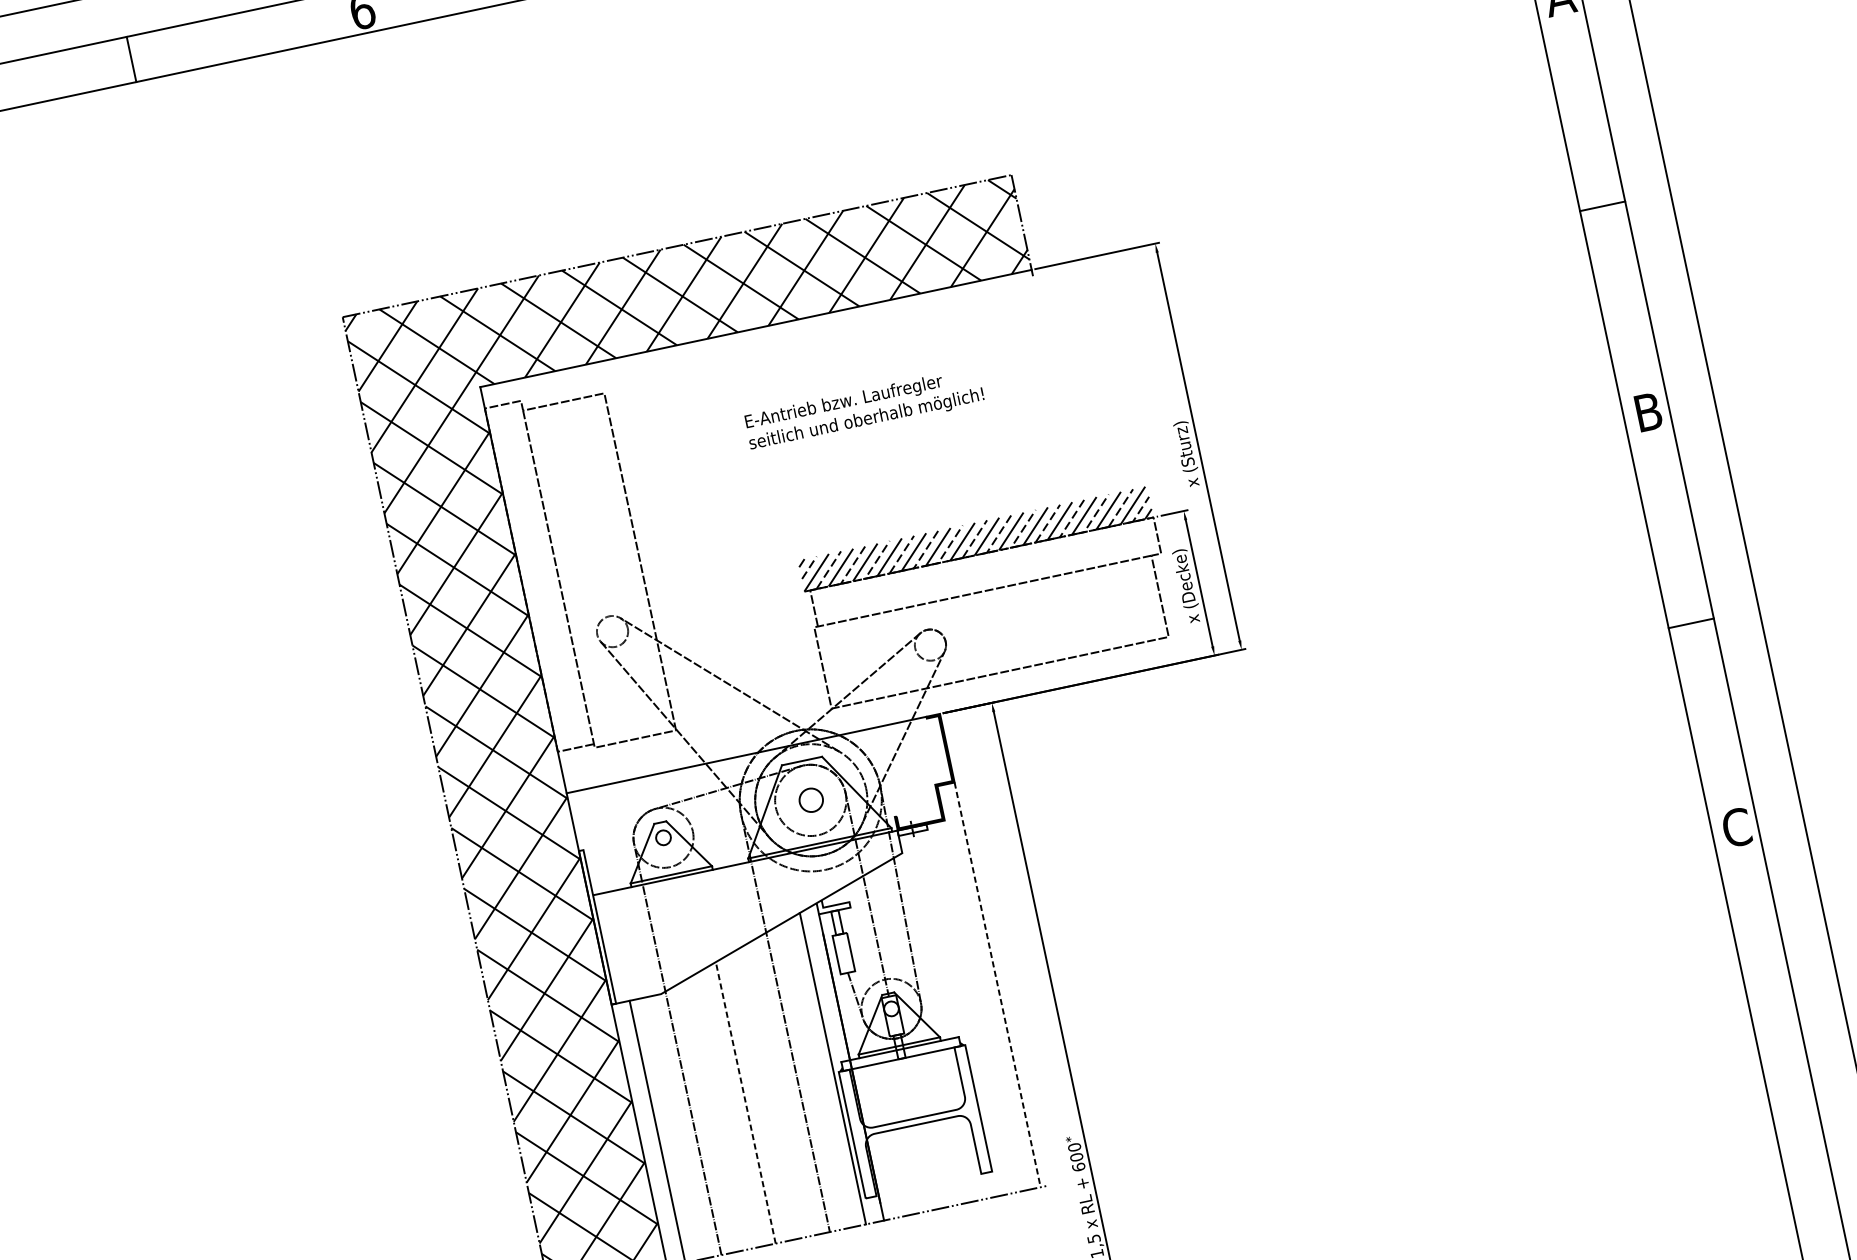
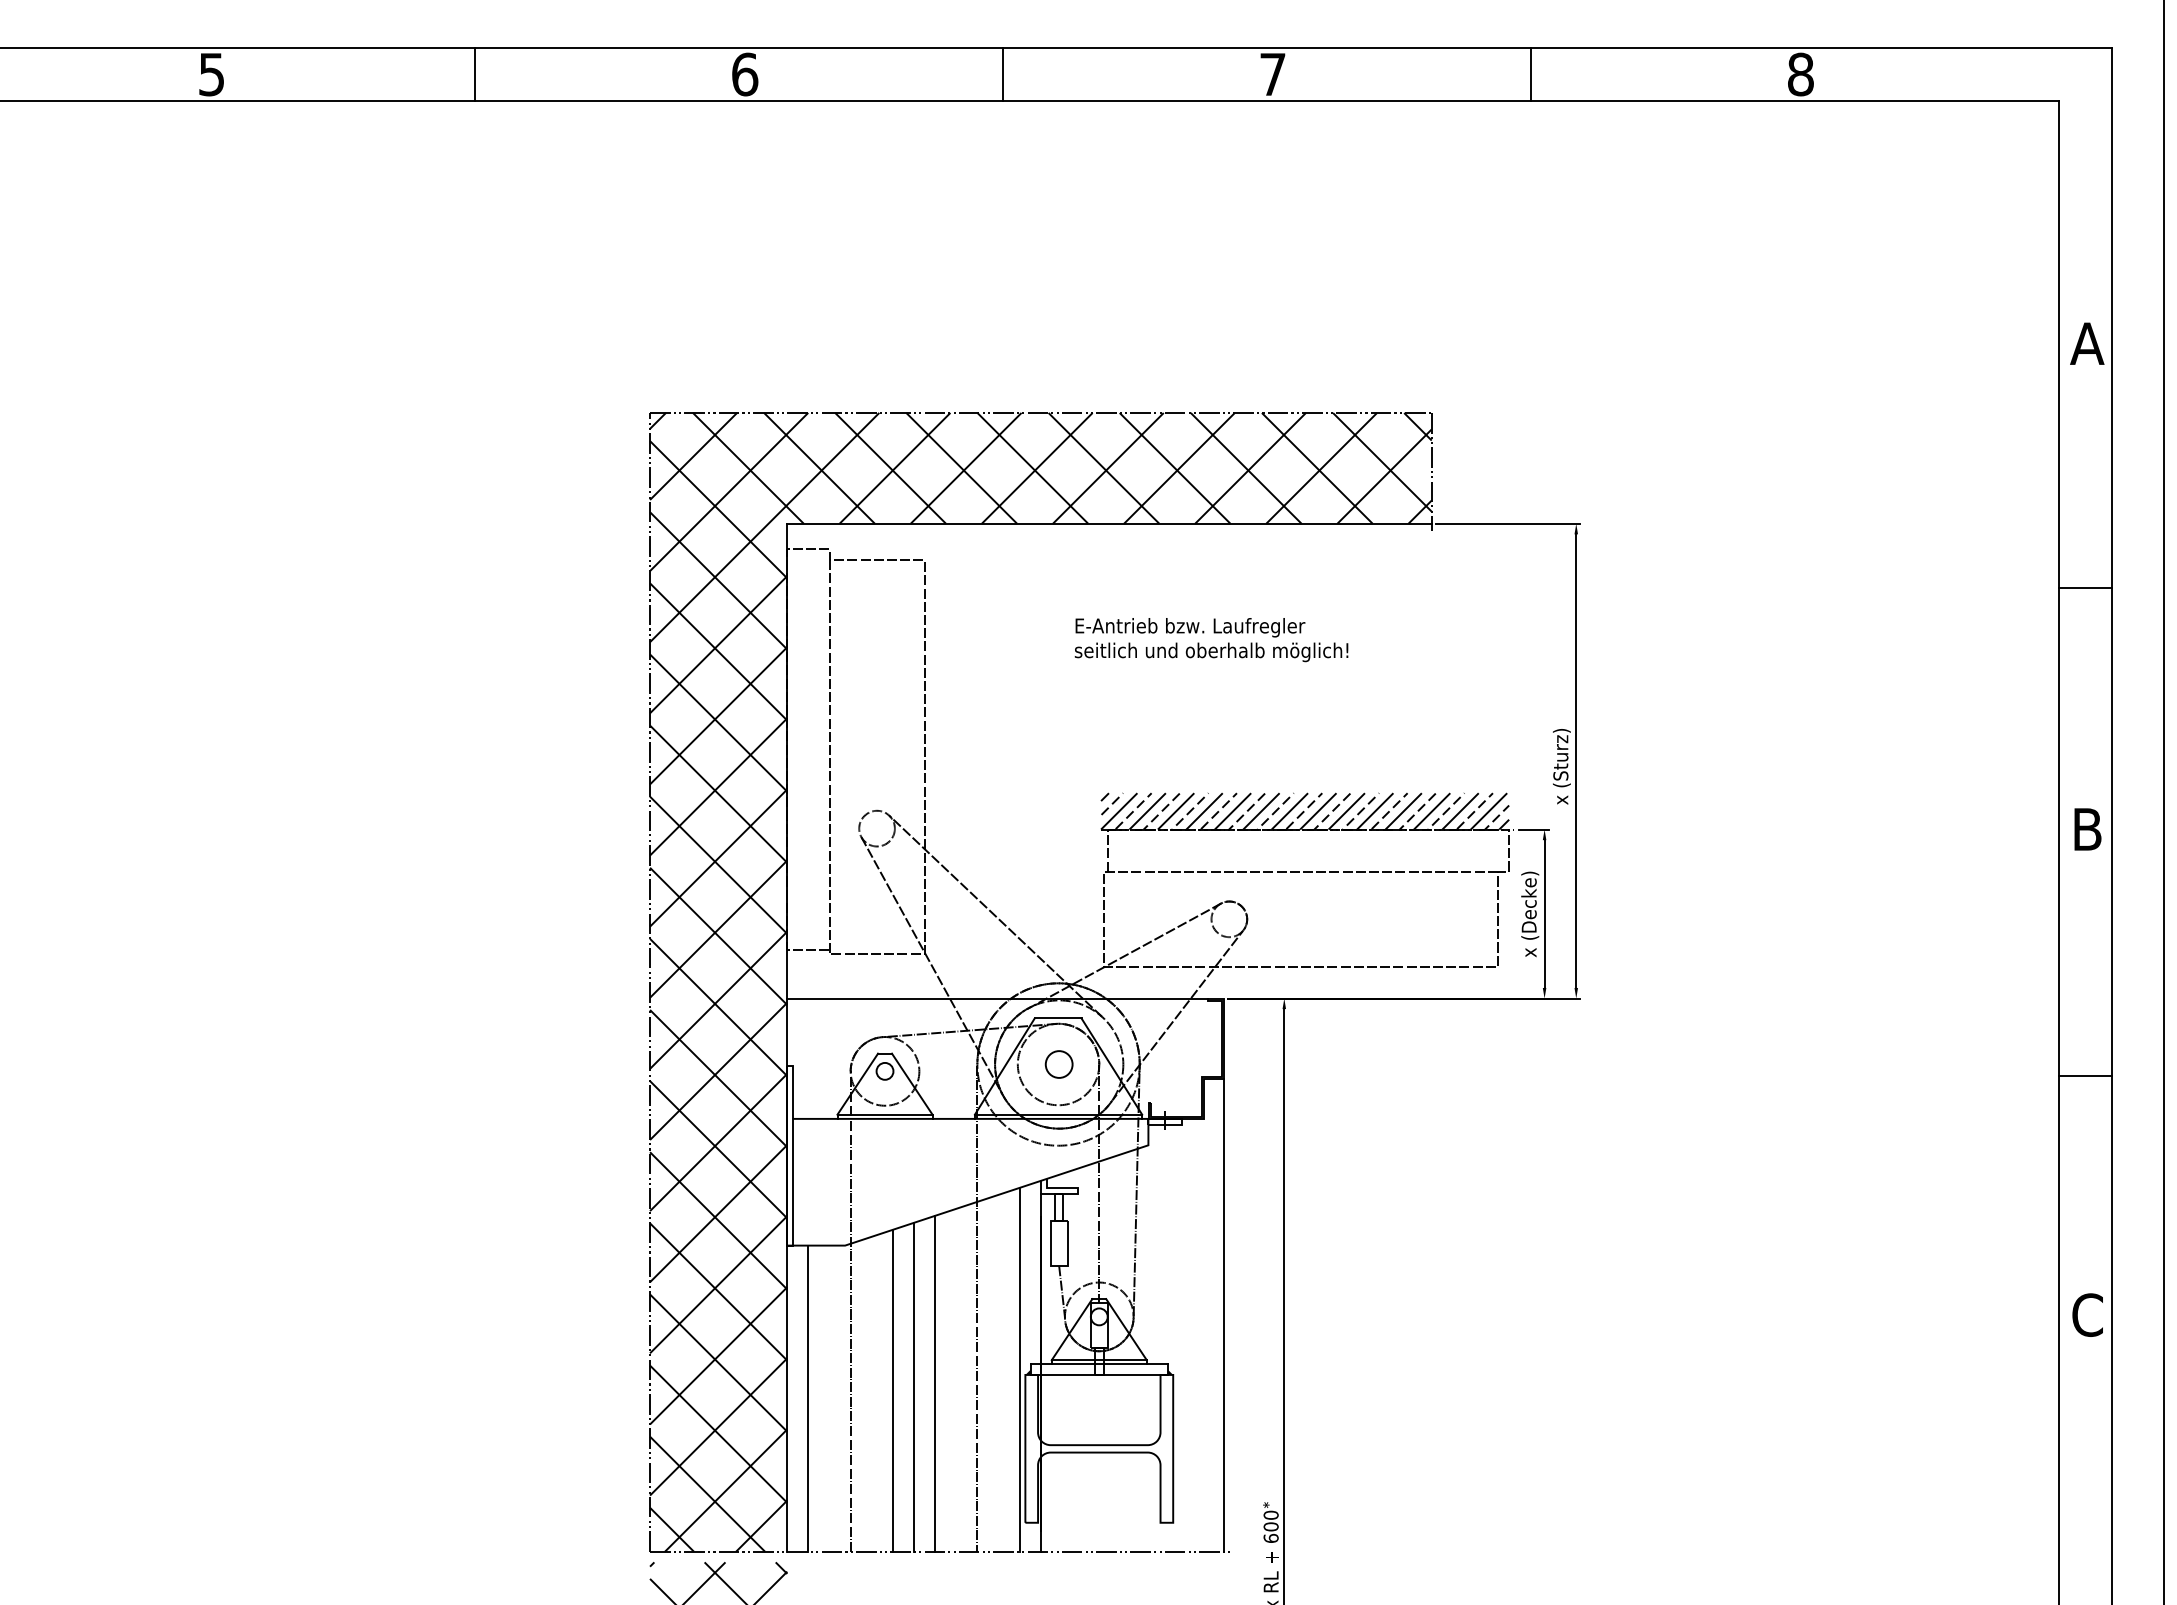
line: (997, 985) -> (1223, 1315), dashed -> solid
line: (763, 1095) -> (935, 1383), added
line: (746, 1102) -> (914, 1386), dashed -> solid
line: (727, 1109) -> (892, 1390), added

